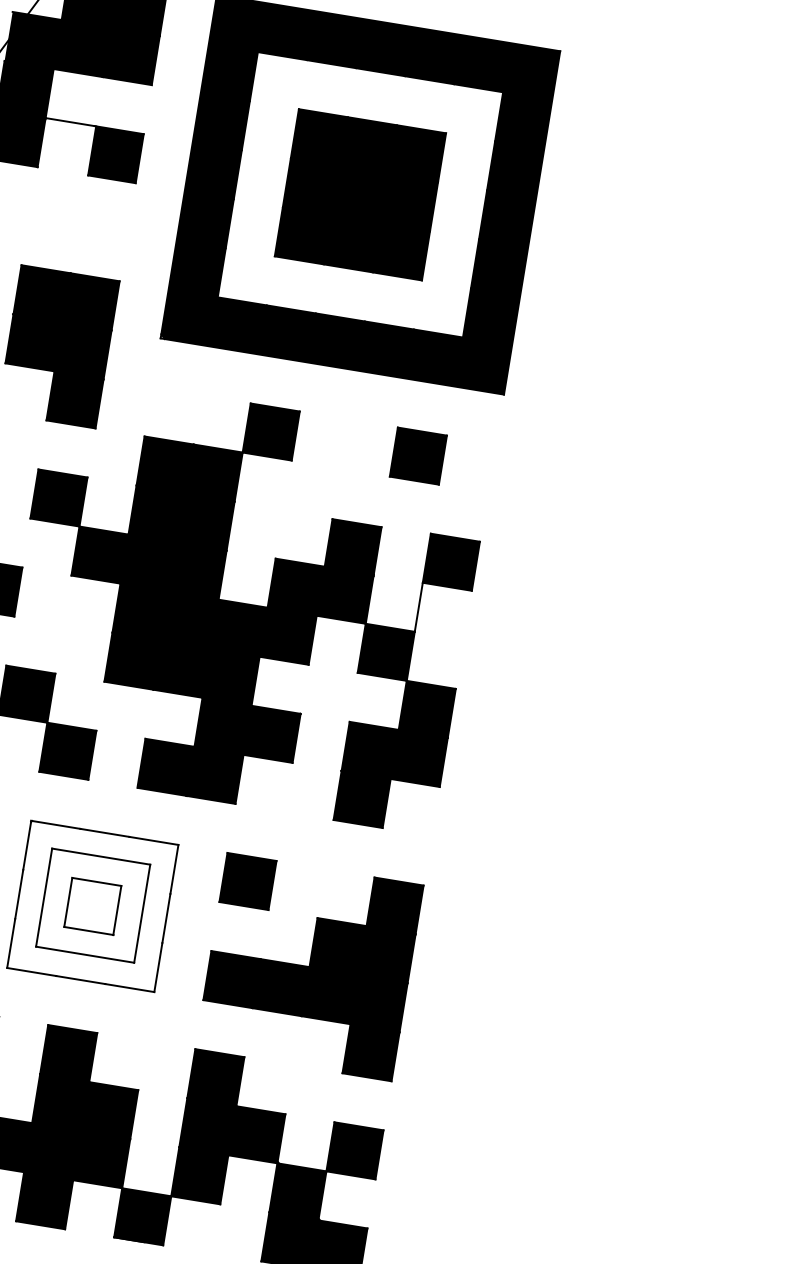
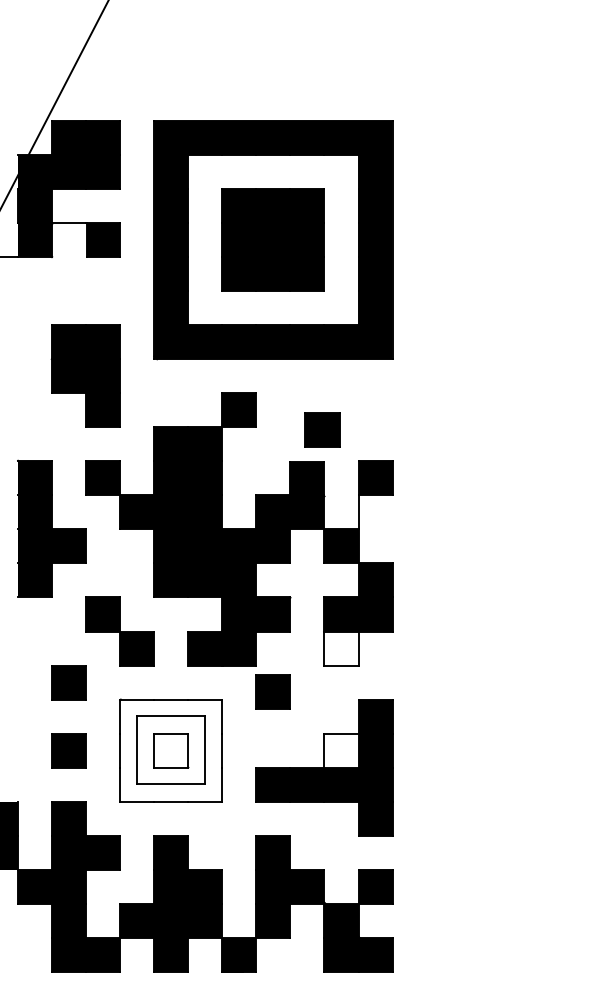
part: (418, 455) -> (322, 429), moved
fill: (362, 799) -> (341, 648), removed
part: (246, 881) -> (272, 691), moved
fill: (338, 946) -> (341, 750), removed

